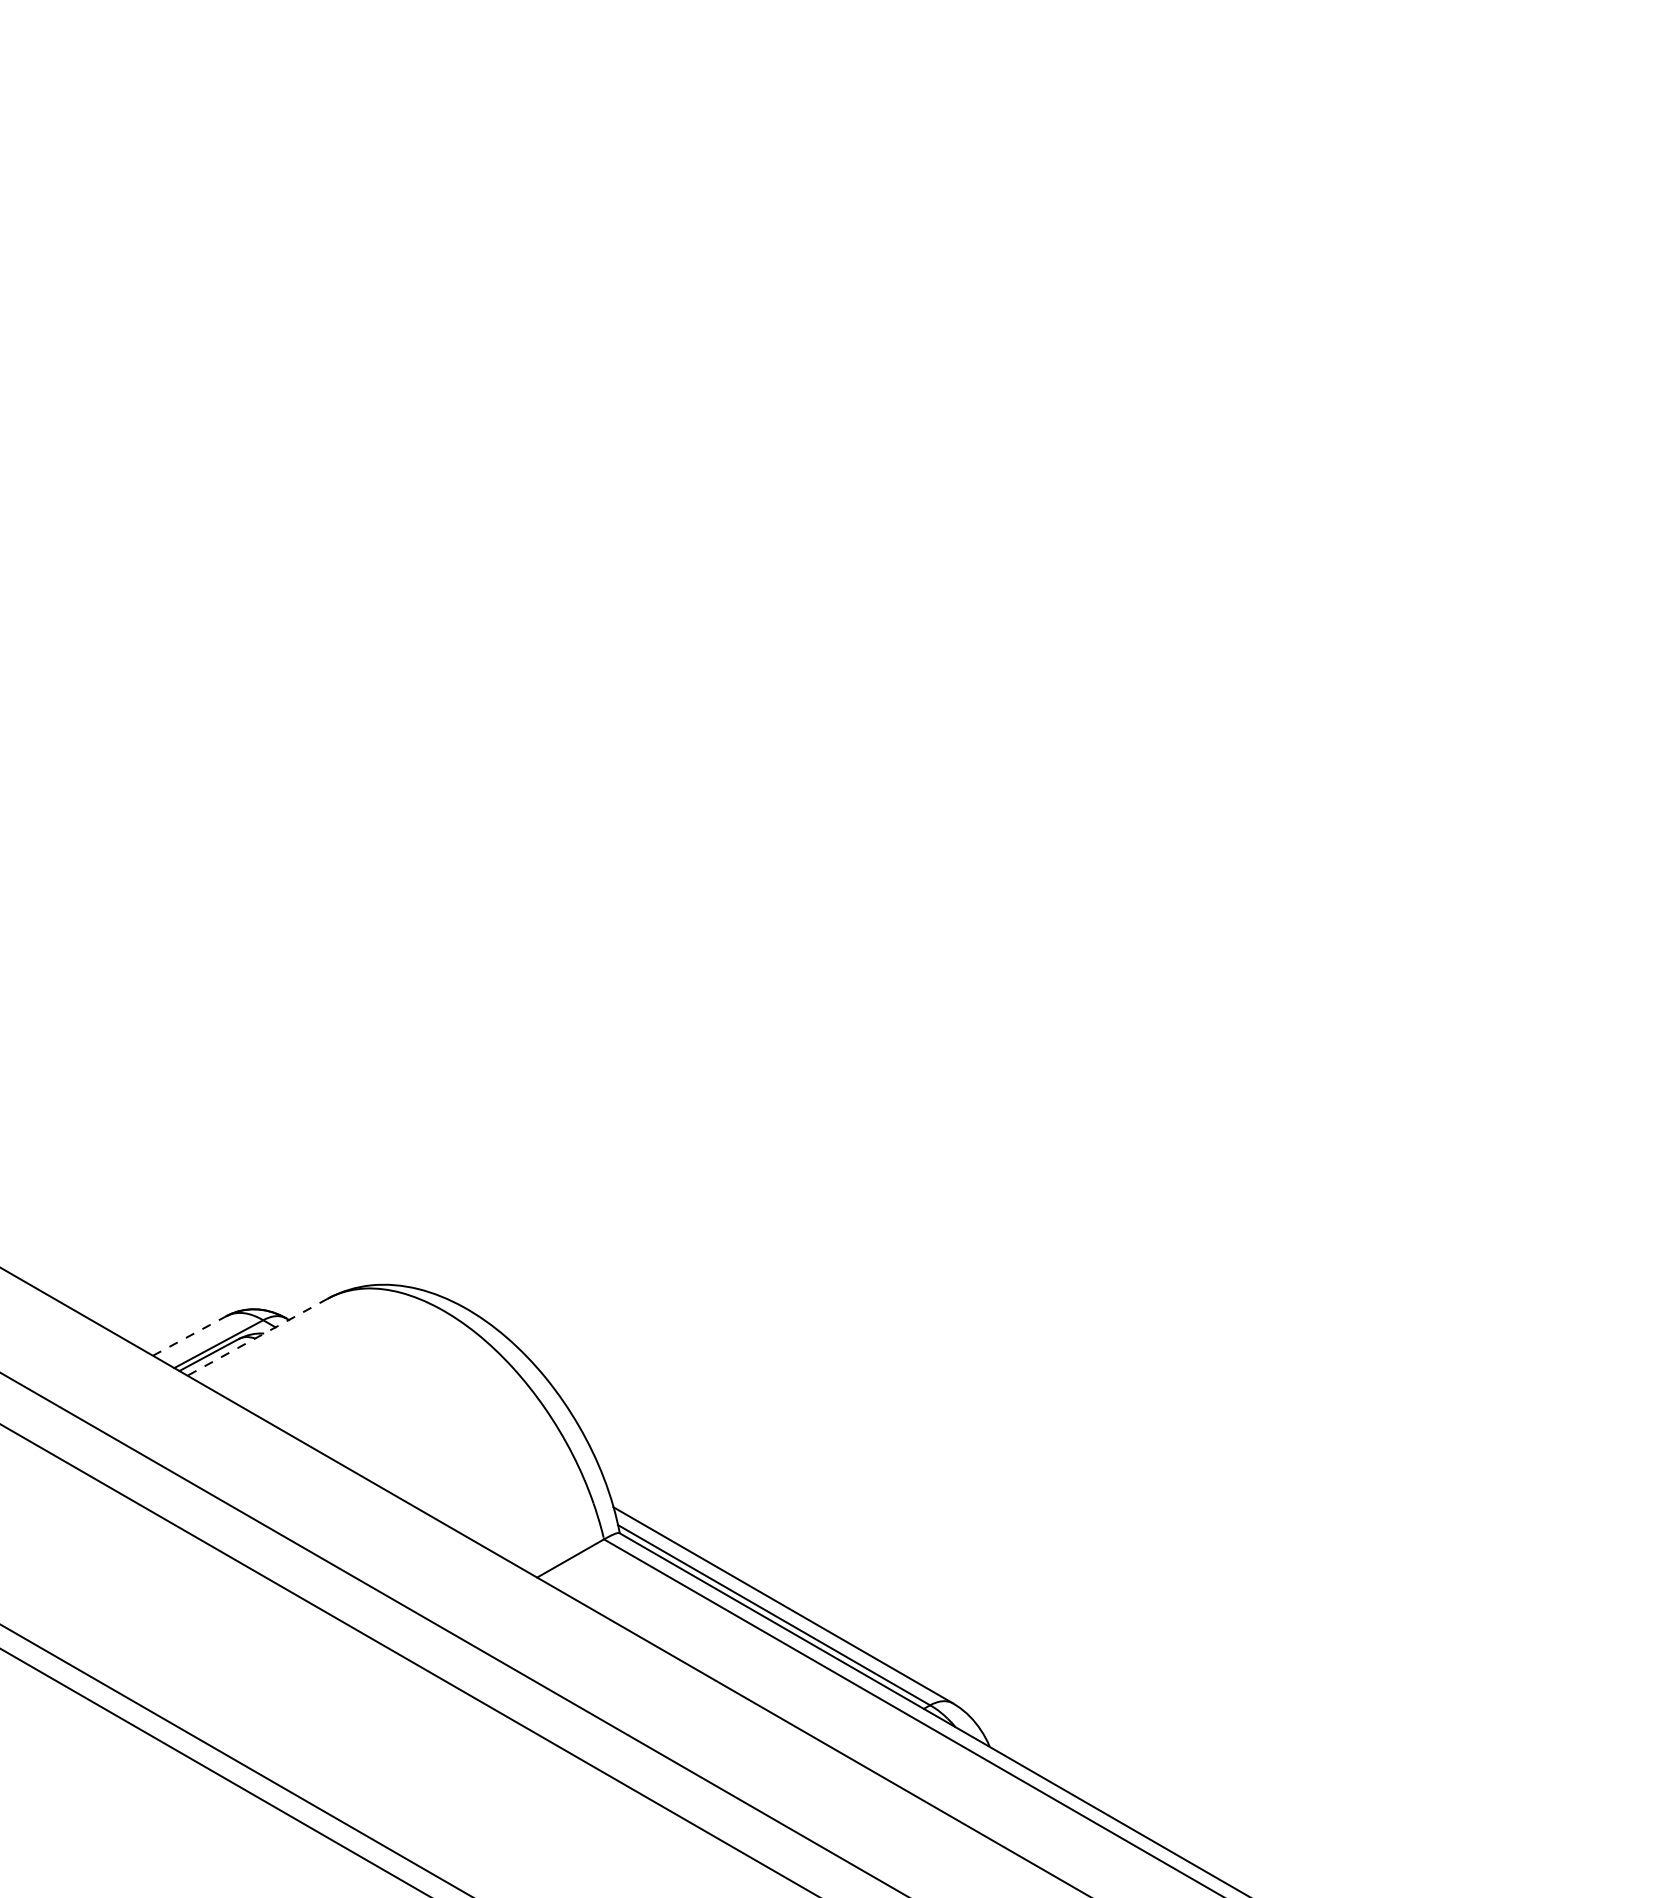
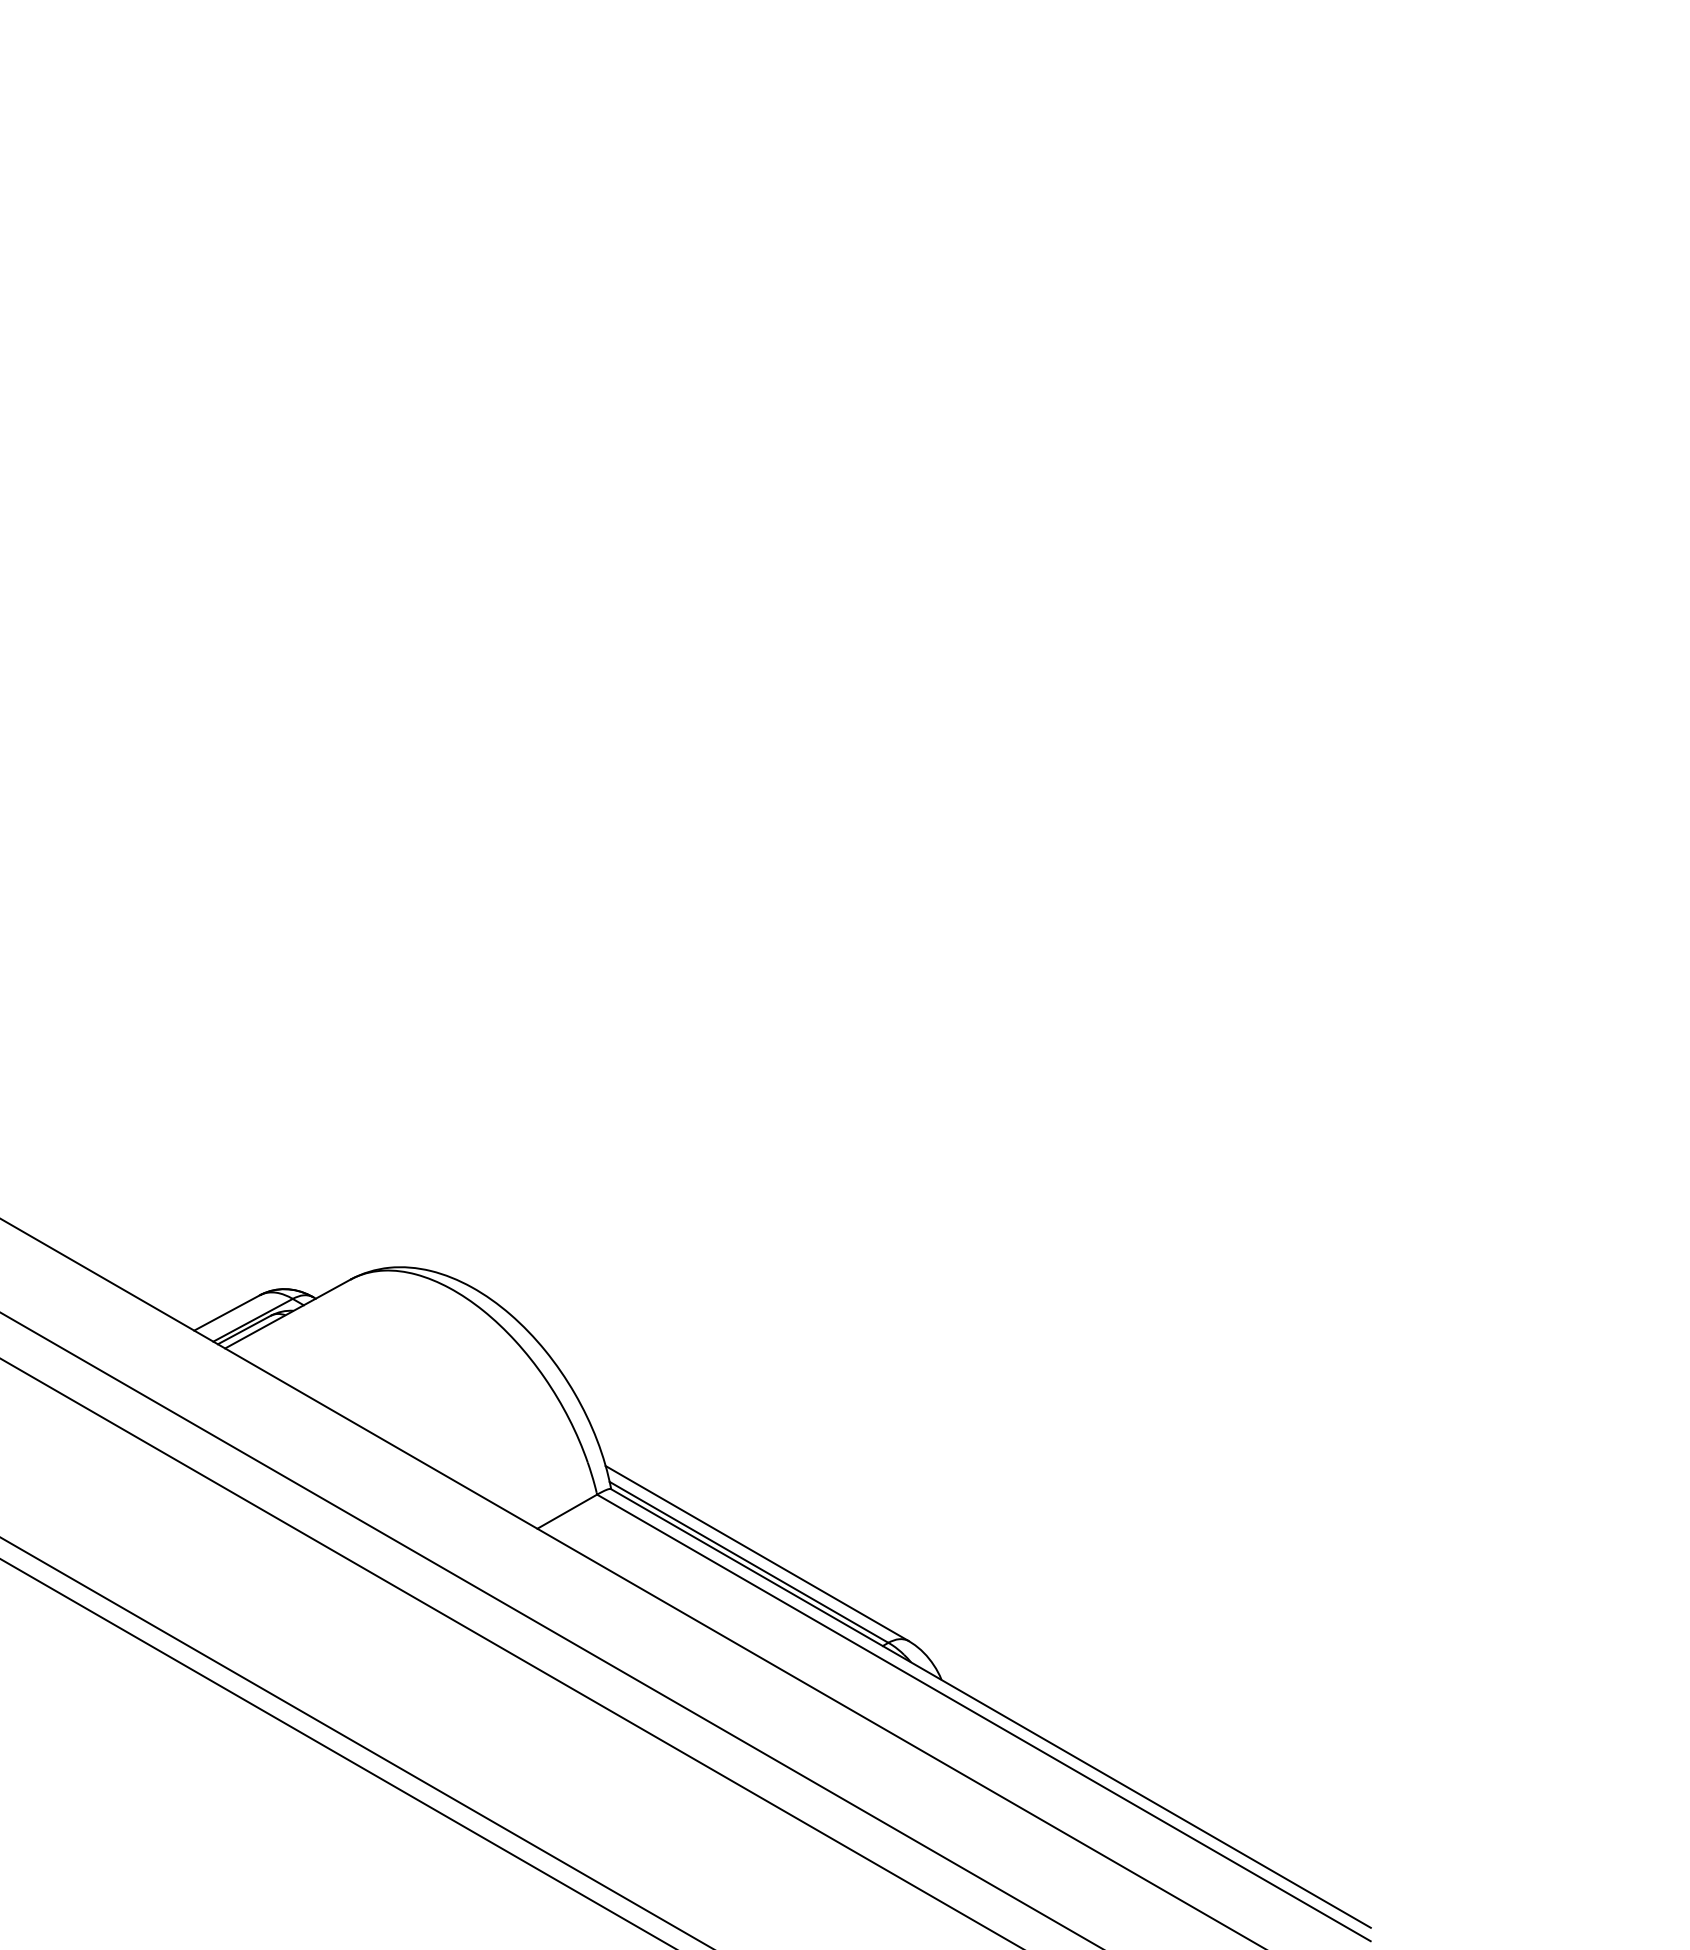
line: (190, 1335) -> (227, 1312), dashed -> solid
line: (257, 1337) -> (287, 1314), dashed -> solid

